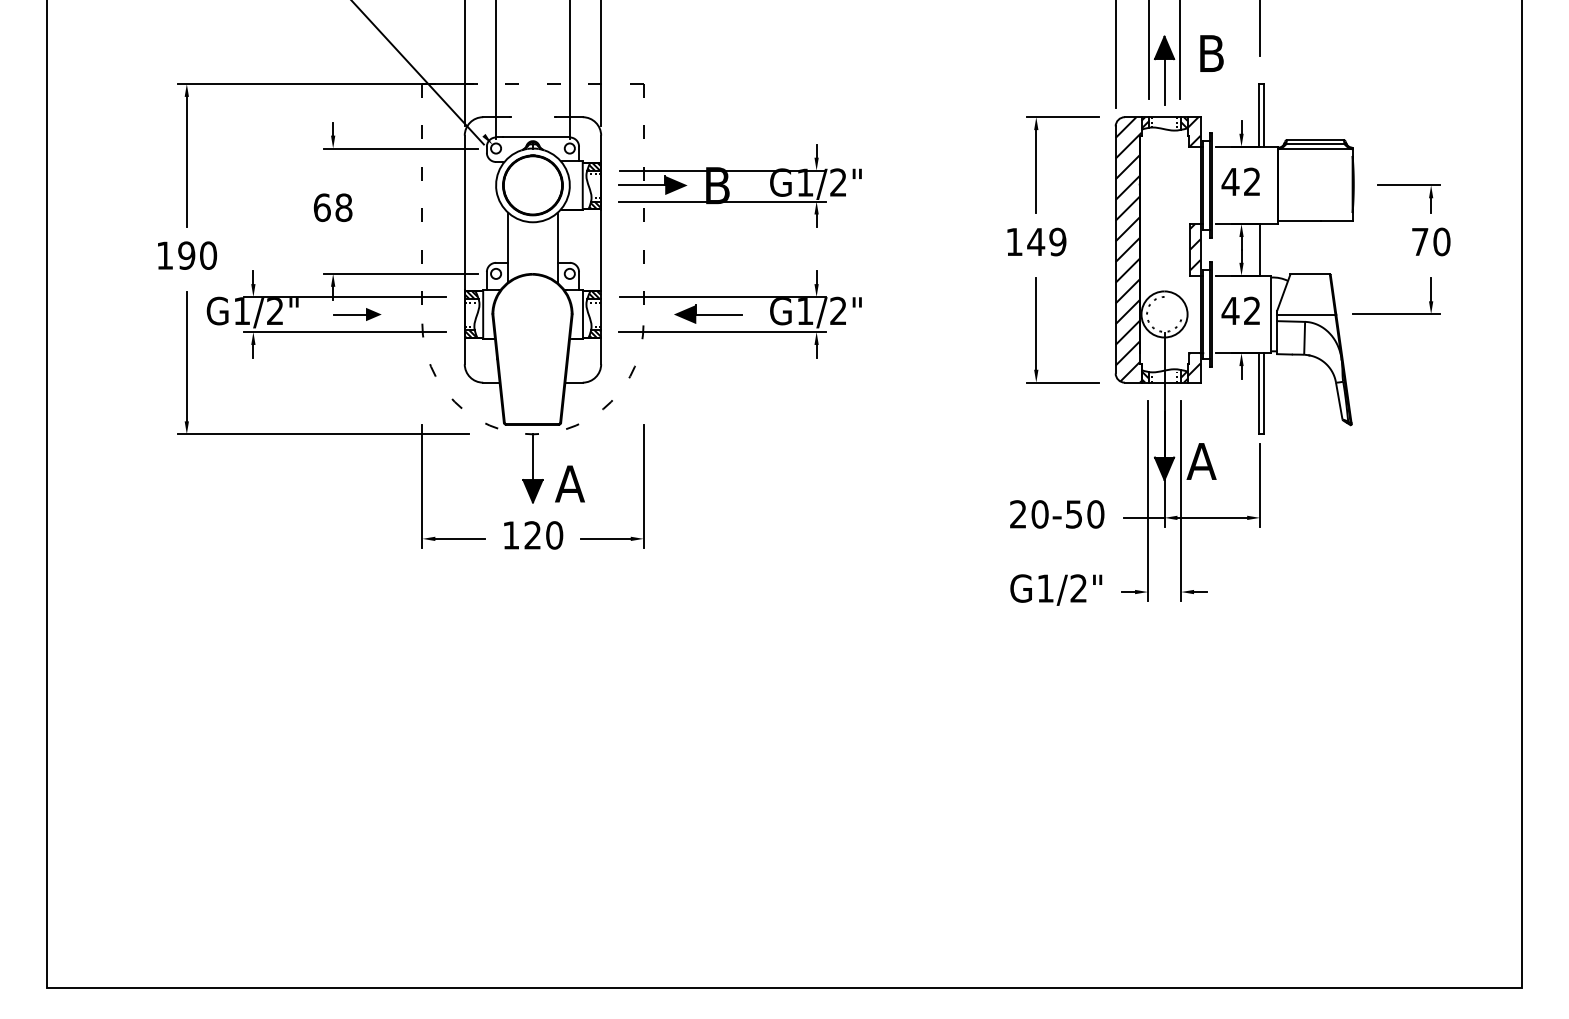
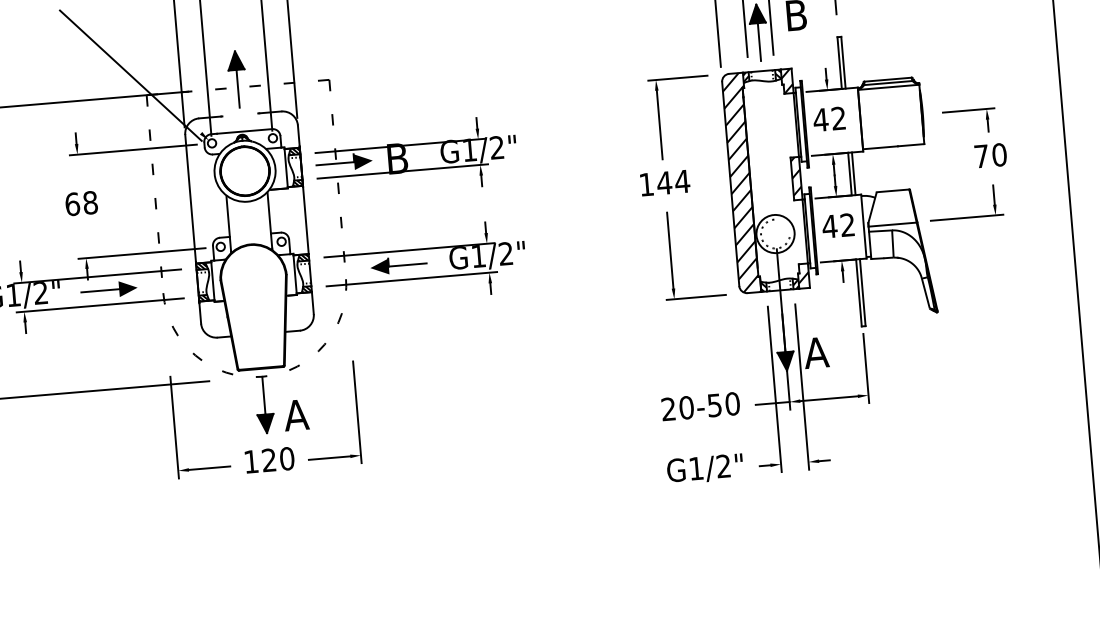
part: (532, 73) -> (236, 78), added
text: (1057, 241) -> (682, 181), 149 -> 144
line: (1264, 249) -> (853, 173), added
part: (357, 314) -> (109, 290), size x1.43

